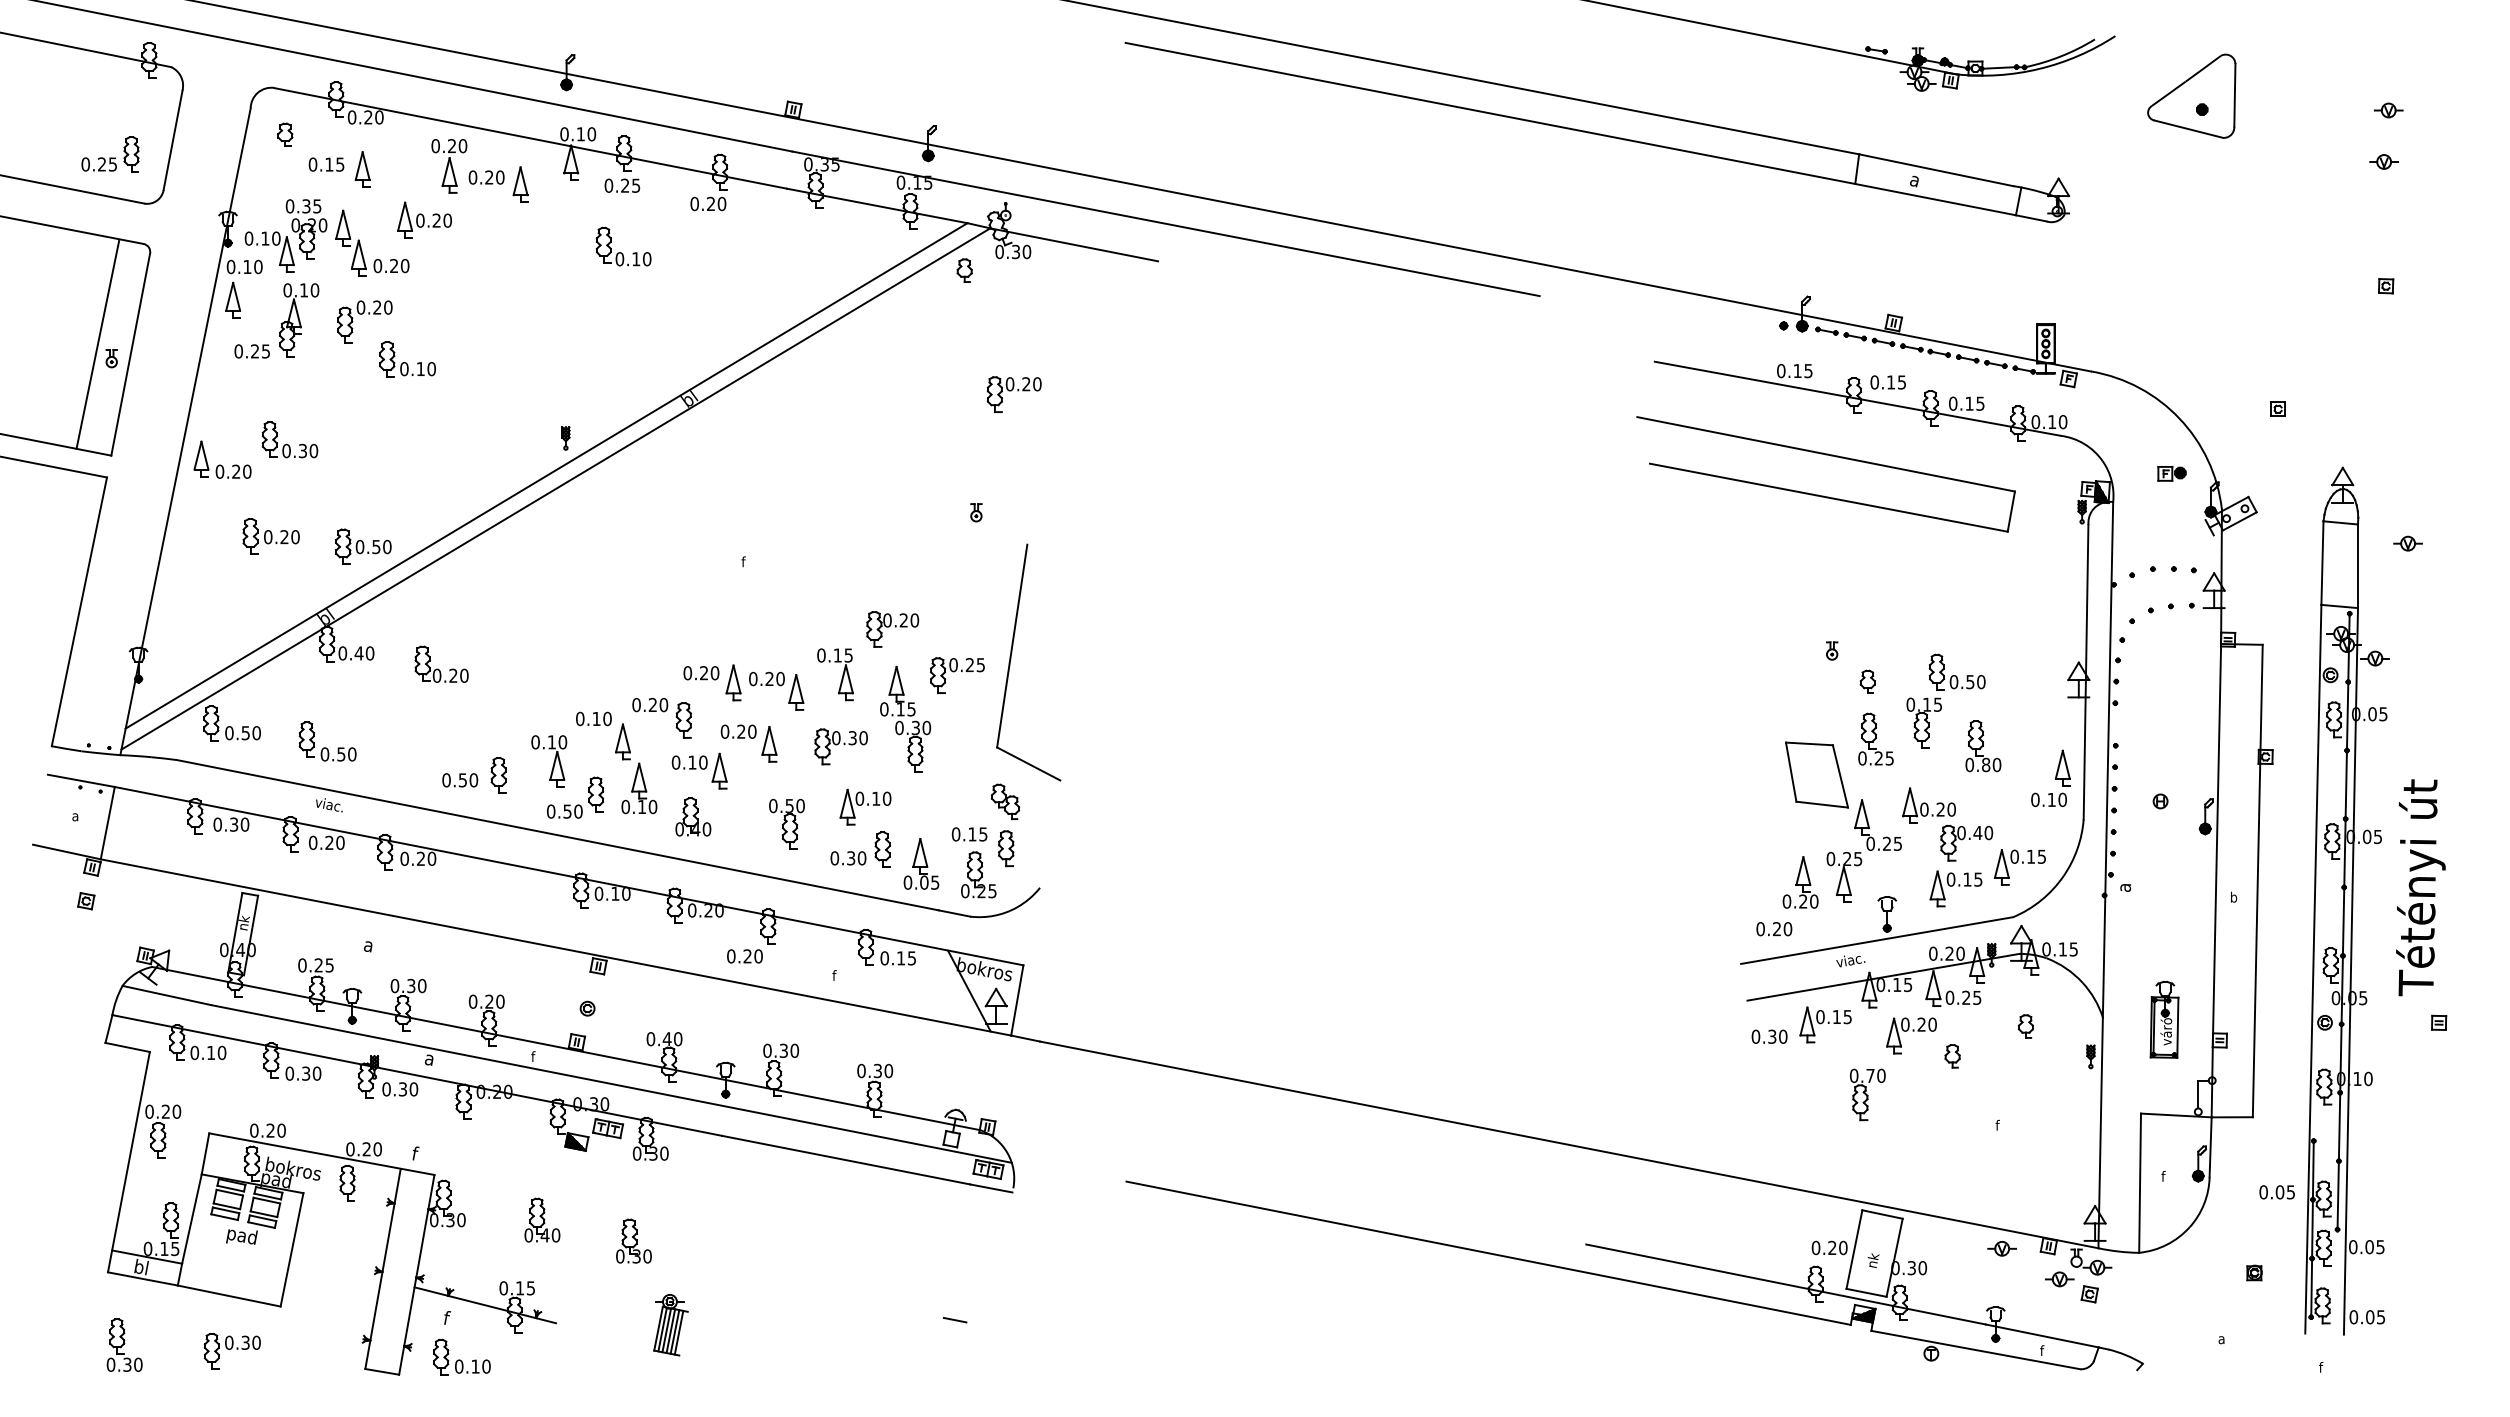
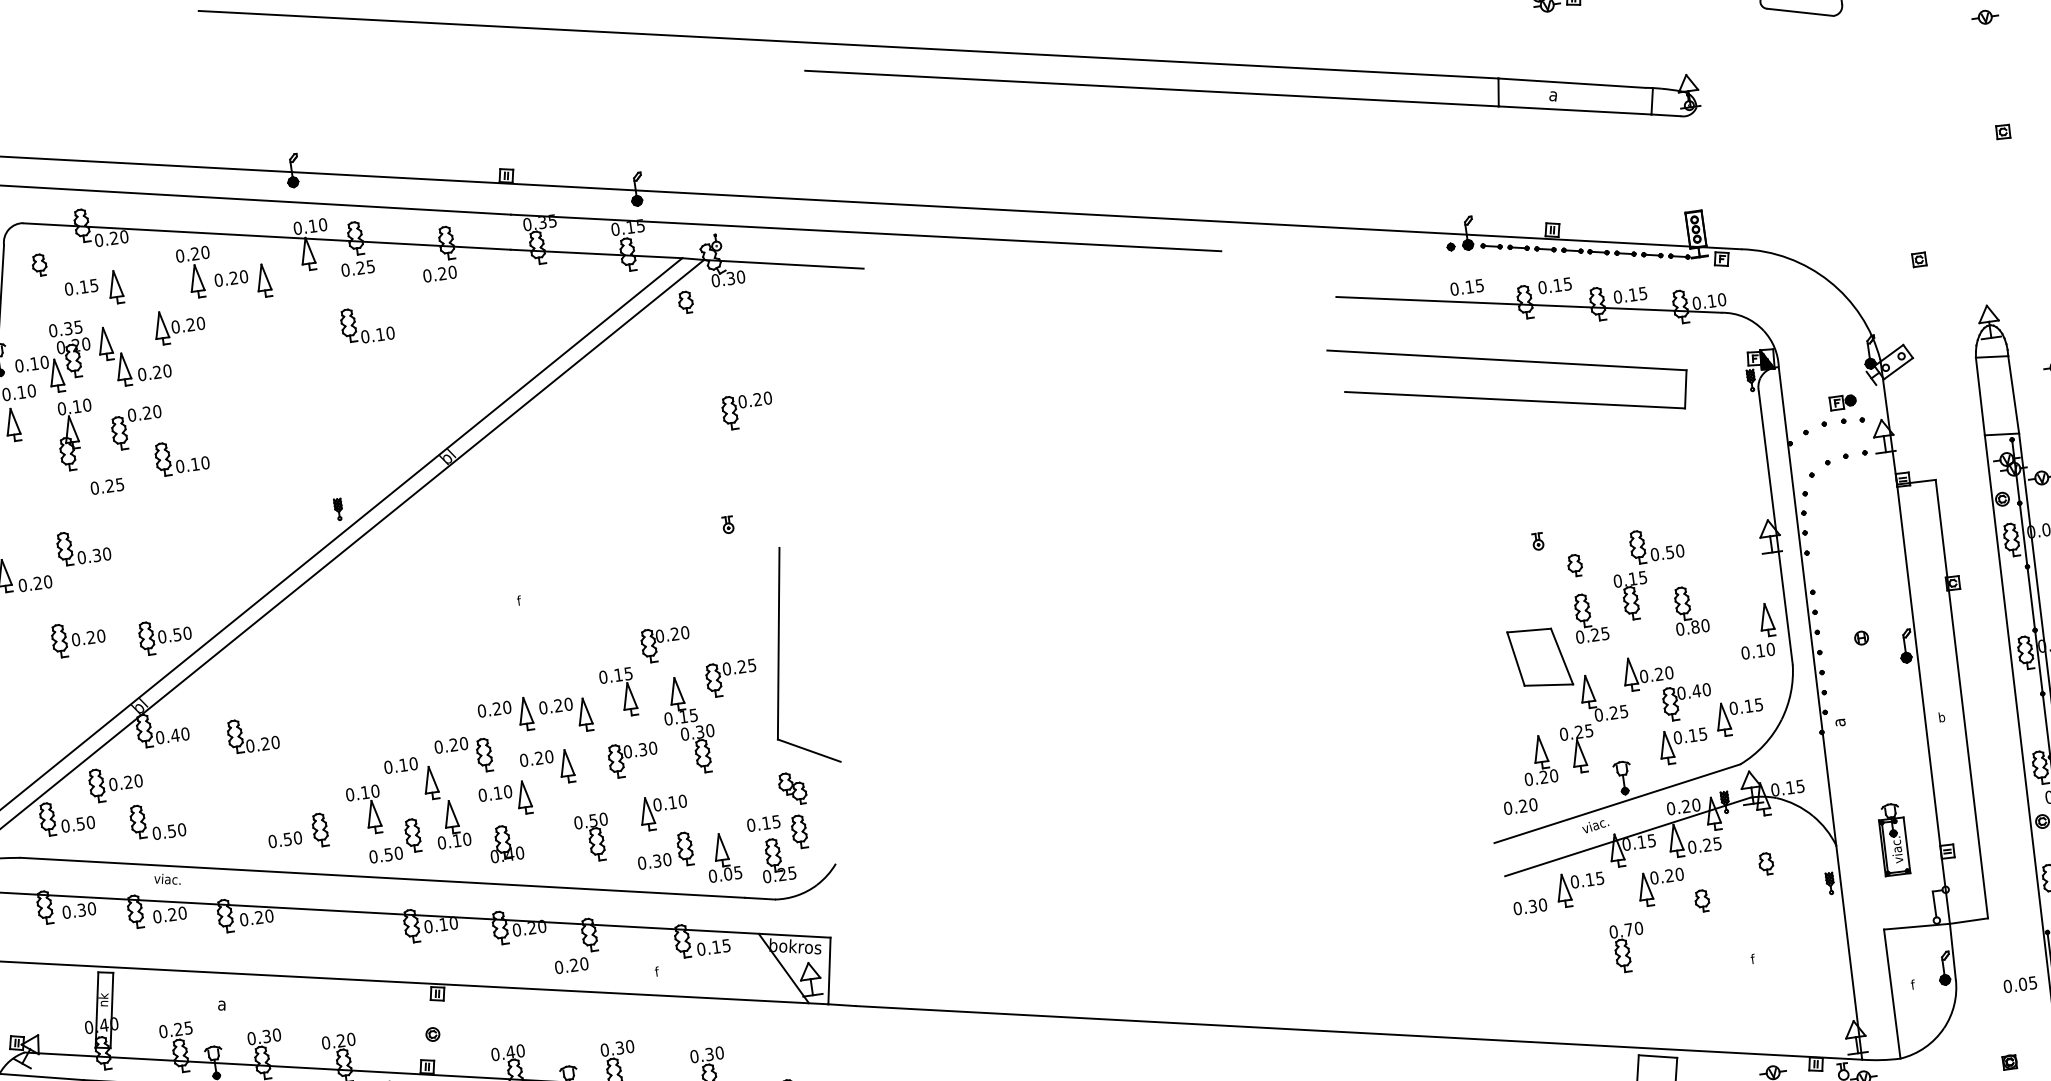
text: (251, 351) -> (106, 486), moved
part: (2171, 473) -> (1842, 402), moved
part: (288, 695) -> (115, 783), added
text: (2166, 1027) -> (1896, 846), váró -> viac.

